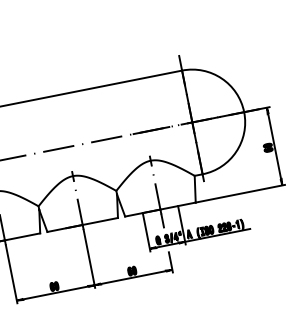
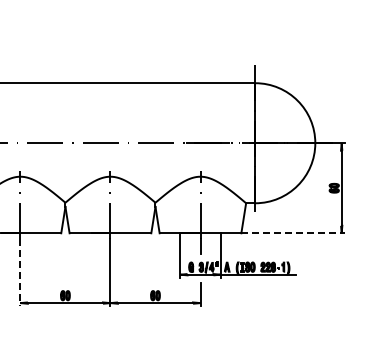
line: (240, 193) -> (293, 233), solid -> dashed
line: (11, 274) -> (20, 272), solid -> dashed

